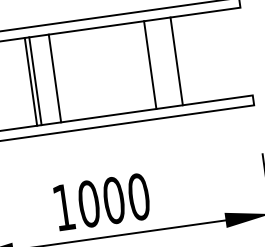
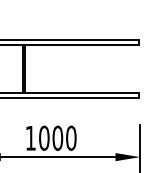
line: (176, 60) -> (101, 68), removed
line: (150, 63) -> (87, 68), removed
line: (54, 77) -> (35, 68), removed

